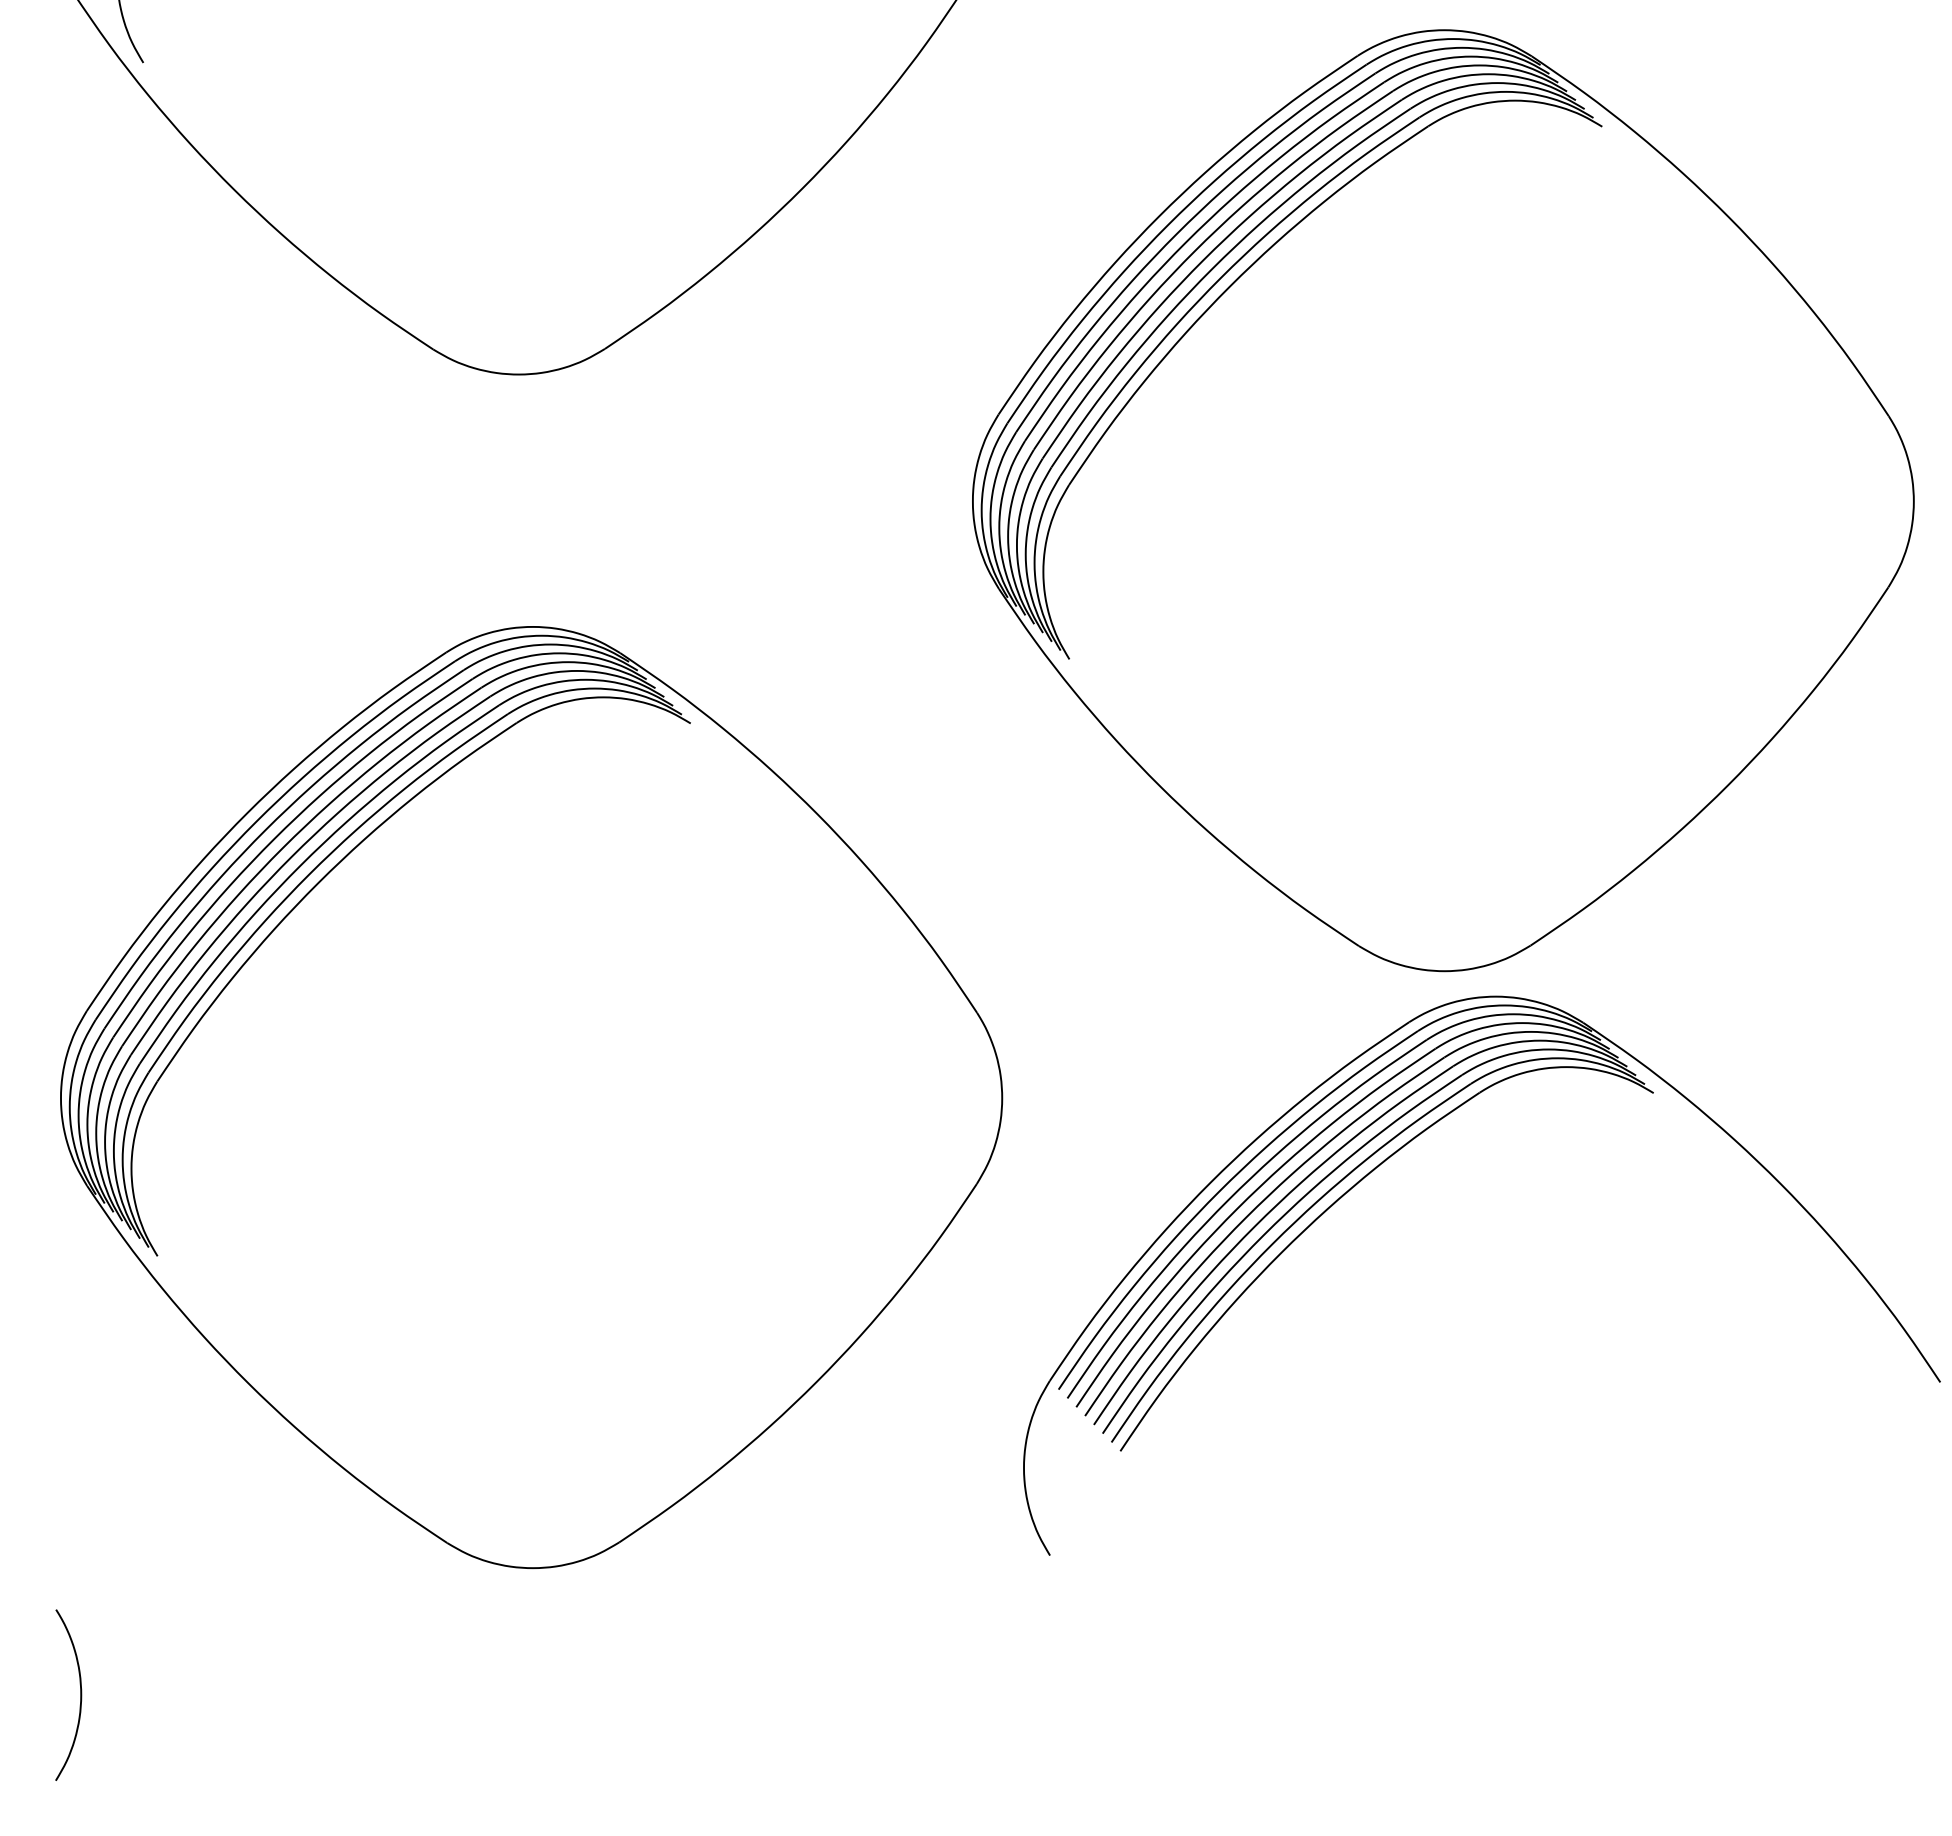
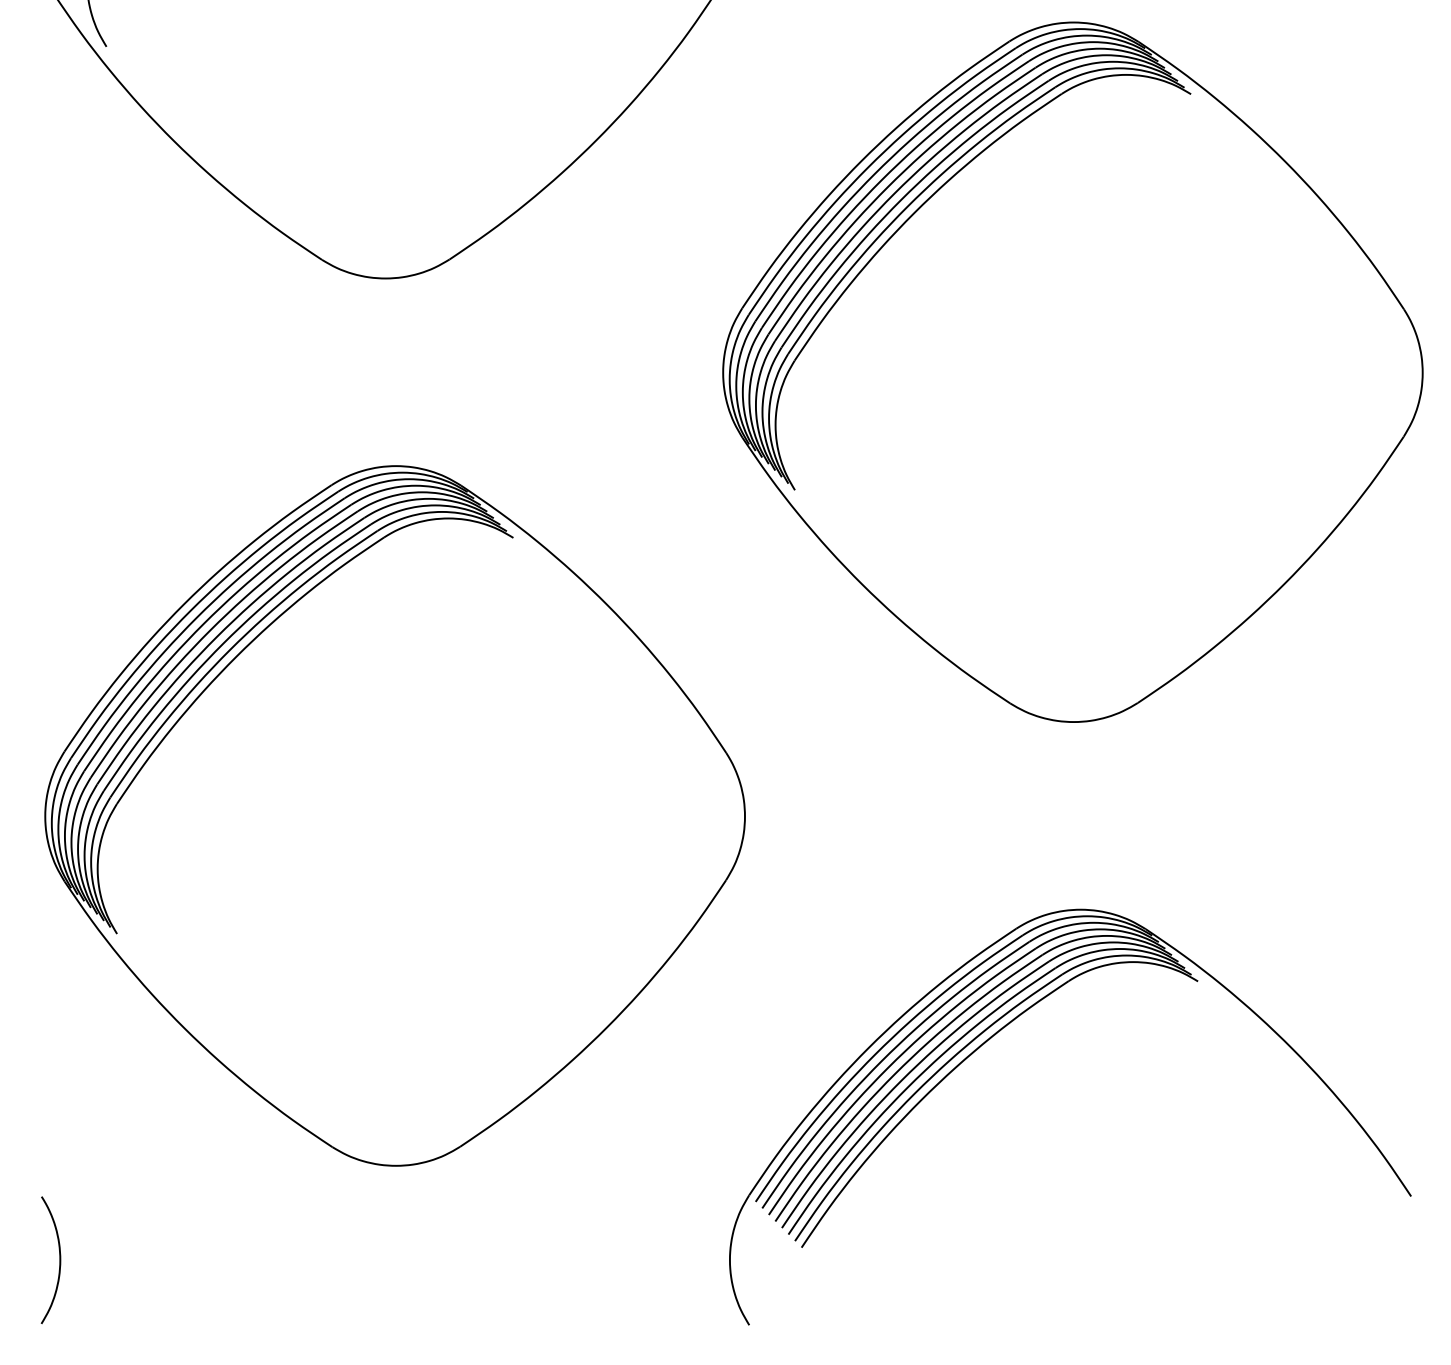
part: (1388, 1159) -> (1000, 1030), moved

